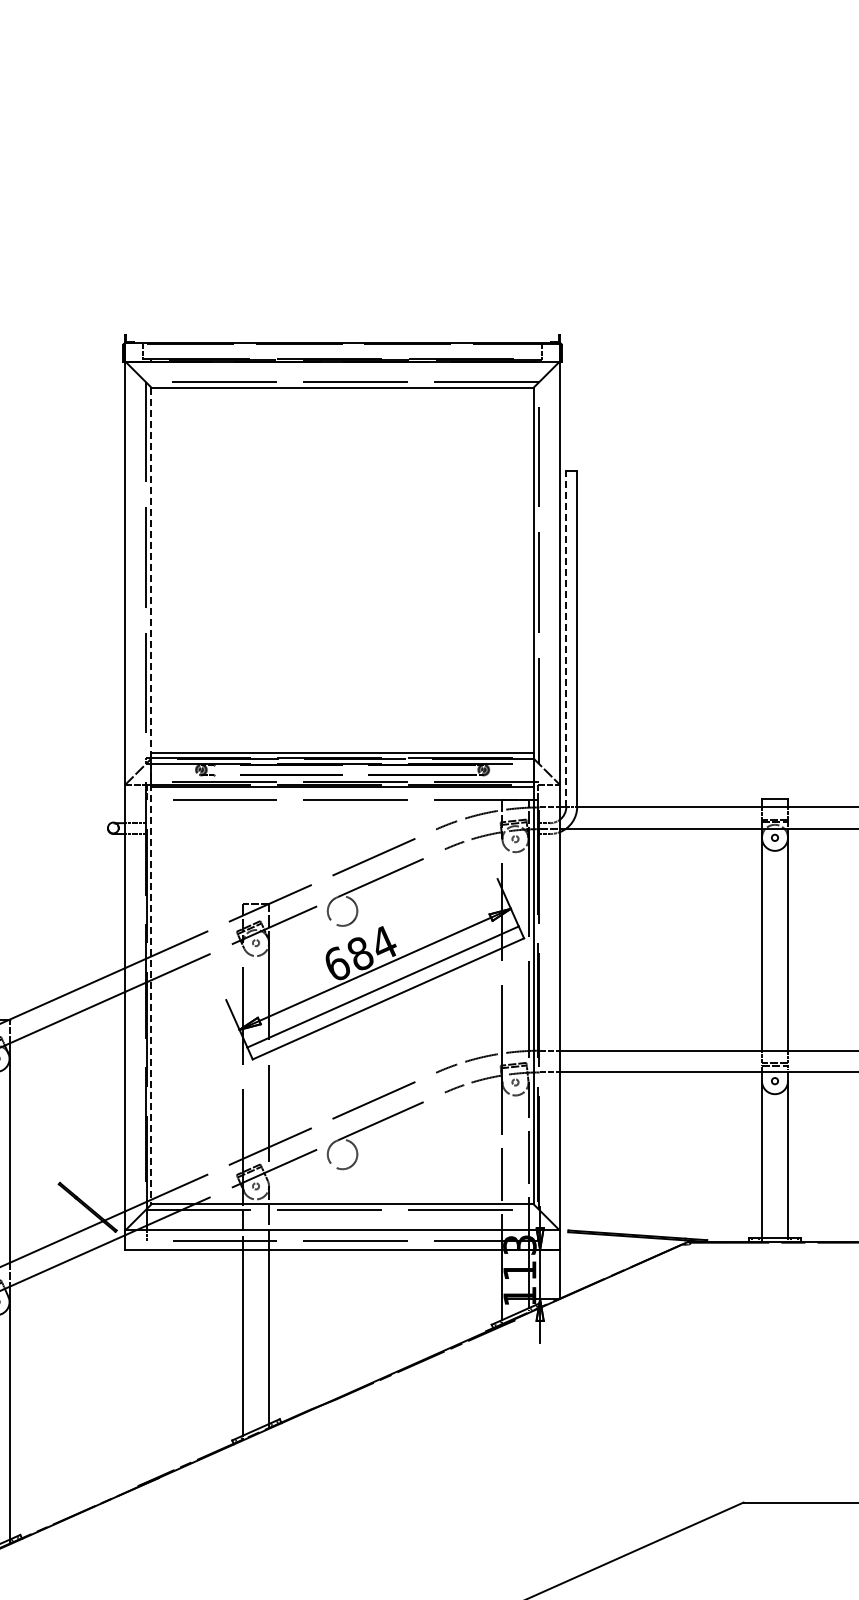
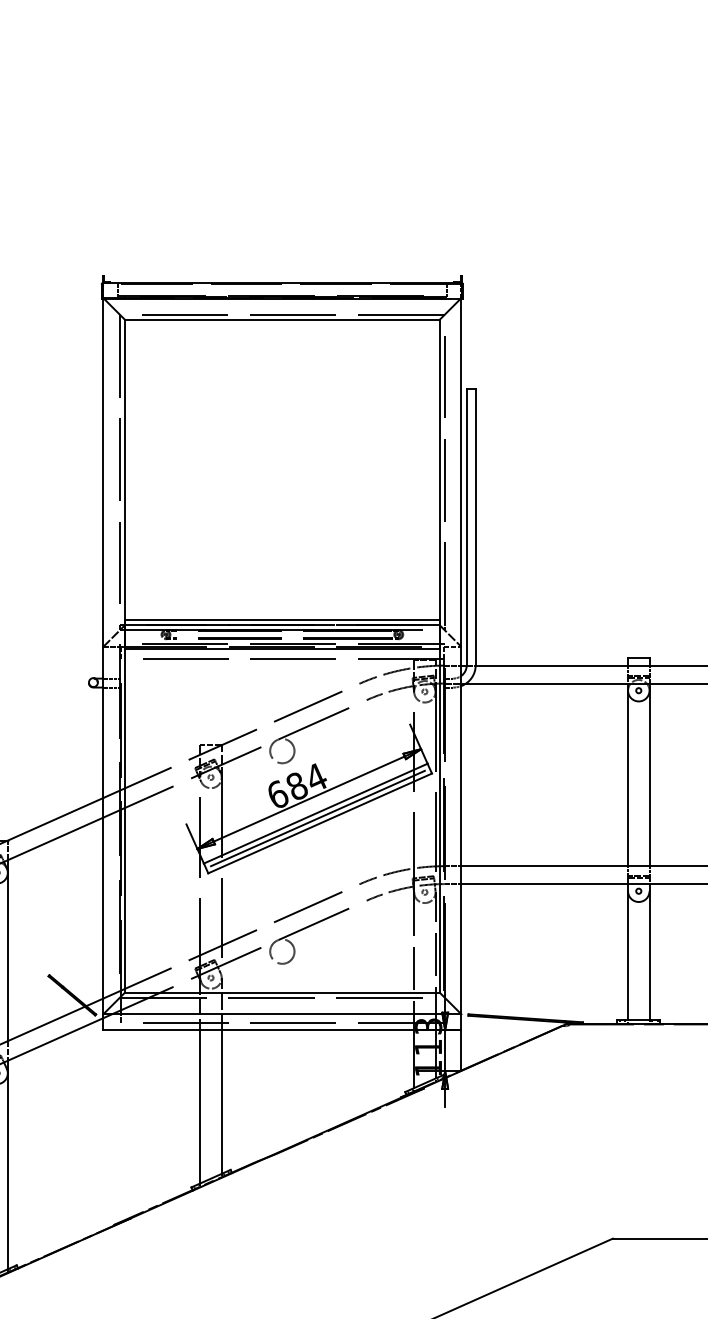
line: (566, 639) -> (466, 527), dashed -> solid
line: (151, 796) -> (124, 656), dashed -> solid
line: (385, 992) -> (317, 818), added

